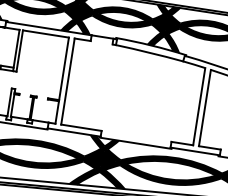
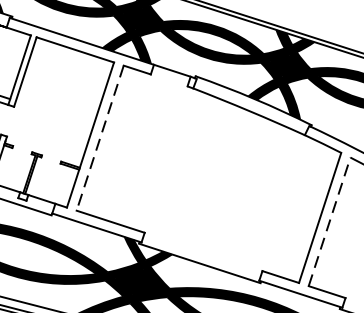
line: (67, 81) -> (99, 137), solid -> dashed
line: (204, 108) -> (328, 222), solid -> dashed

